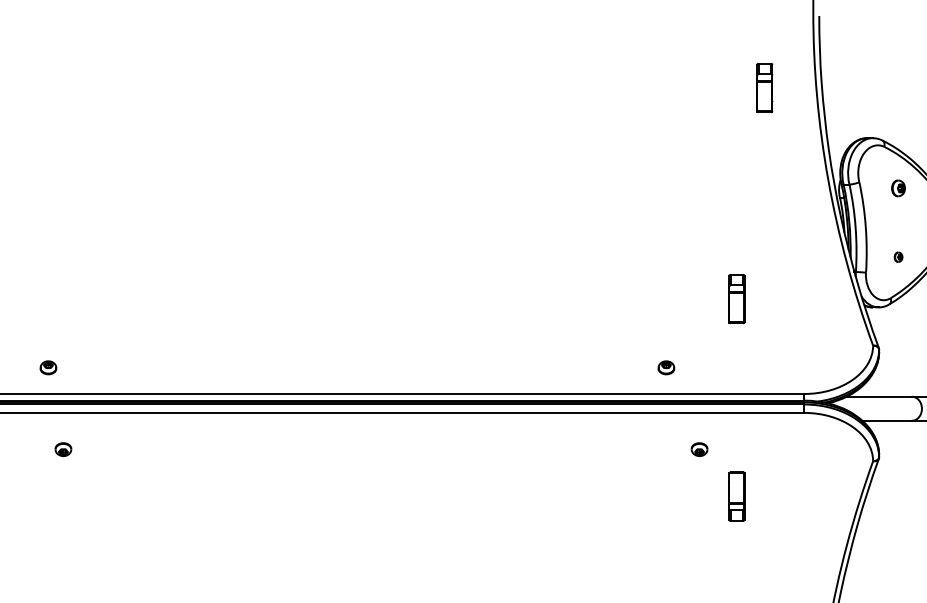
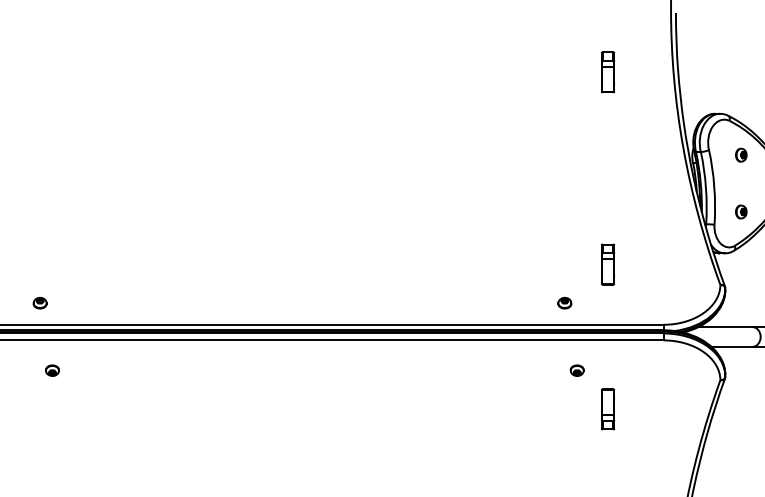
part: (765, 88) -> (608, 72), moved
part: (898, 256) -> (741, 211), size x1.67
part: (737, 299) -> (608, 264), moved
part: (665, 368) -> (564, 303), moved

